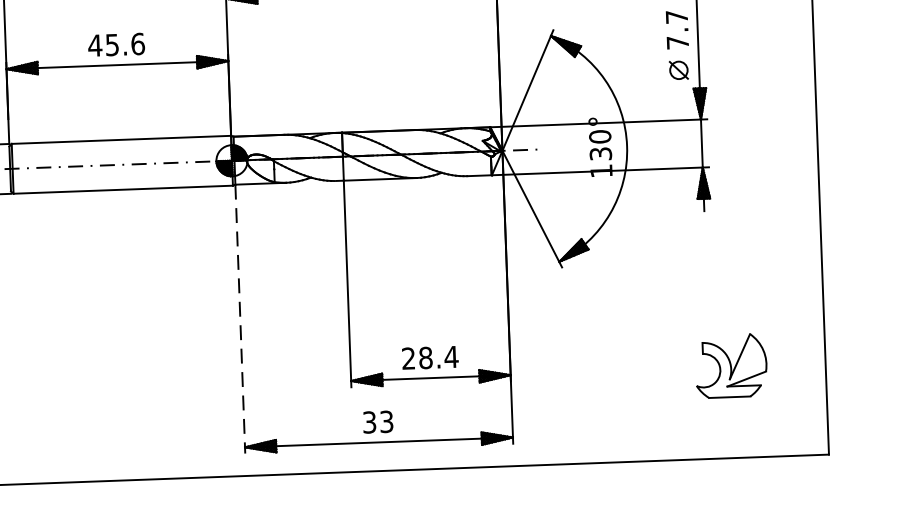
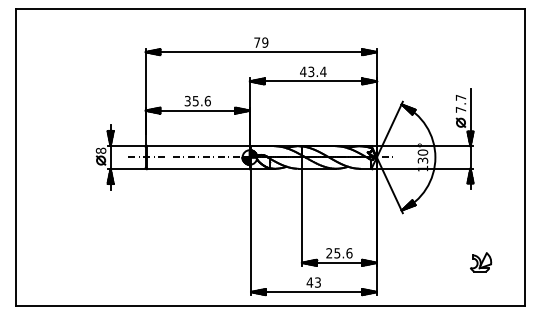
text: (94, 44) -> (187, 100), 45.6 -> 35.6
line: (241, 320) -> (251, 232), dashed -> solid
text: (438, 357) -> (343, 253), 28.4 -> 25.6
part: (733, 366) -> (481, 262), size x0.62
text: (368, 422) -> (309, 282), 33 -> 43

